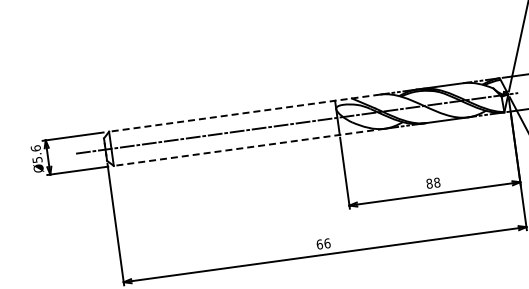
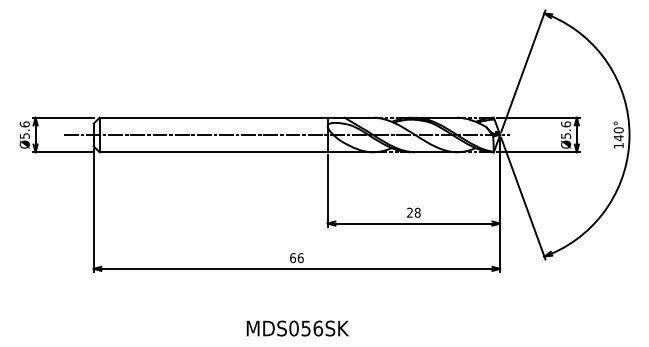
line: (244, 112) -> (236, 117), dashed -> solid
line: (249, 147) -> (236, 152), dashed -> solid
text: (428, 183) -> (409, 212), 88 -> 28

